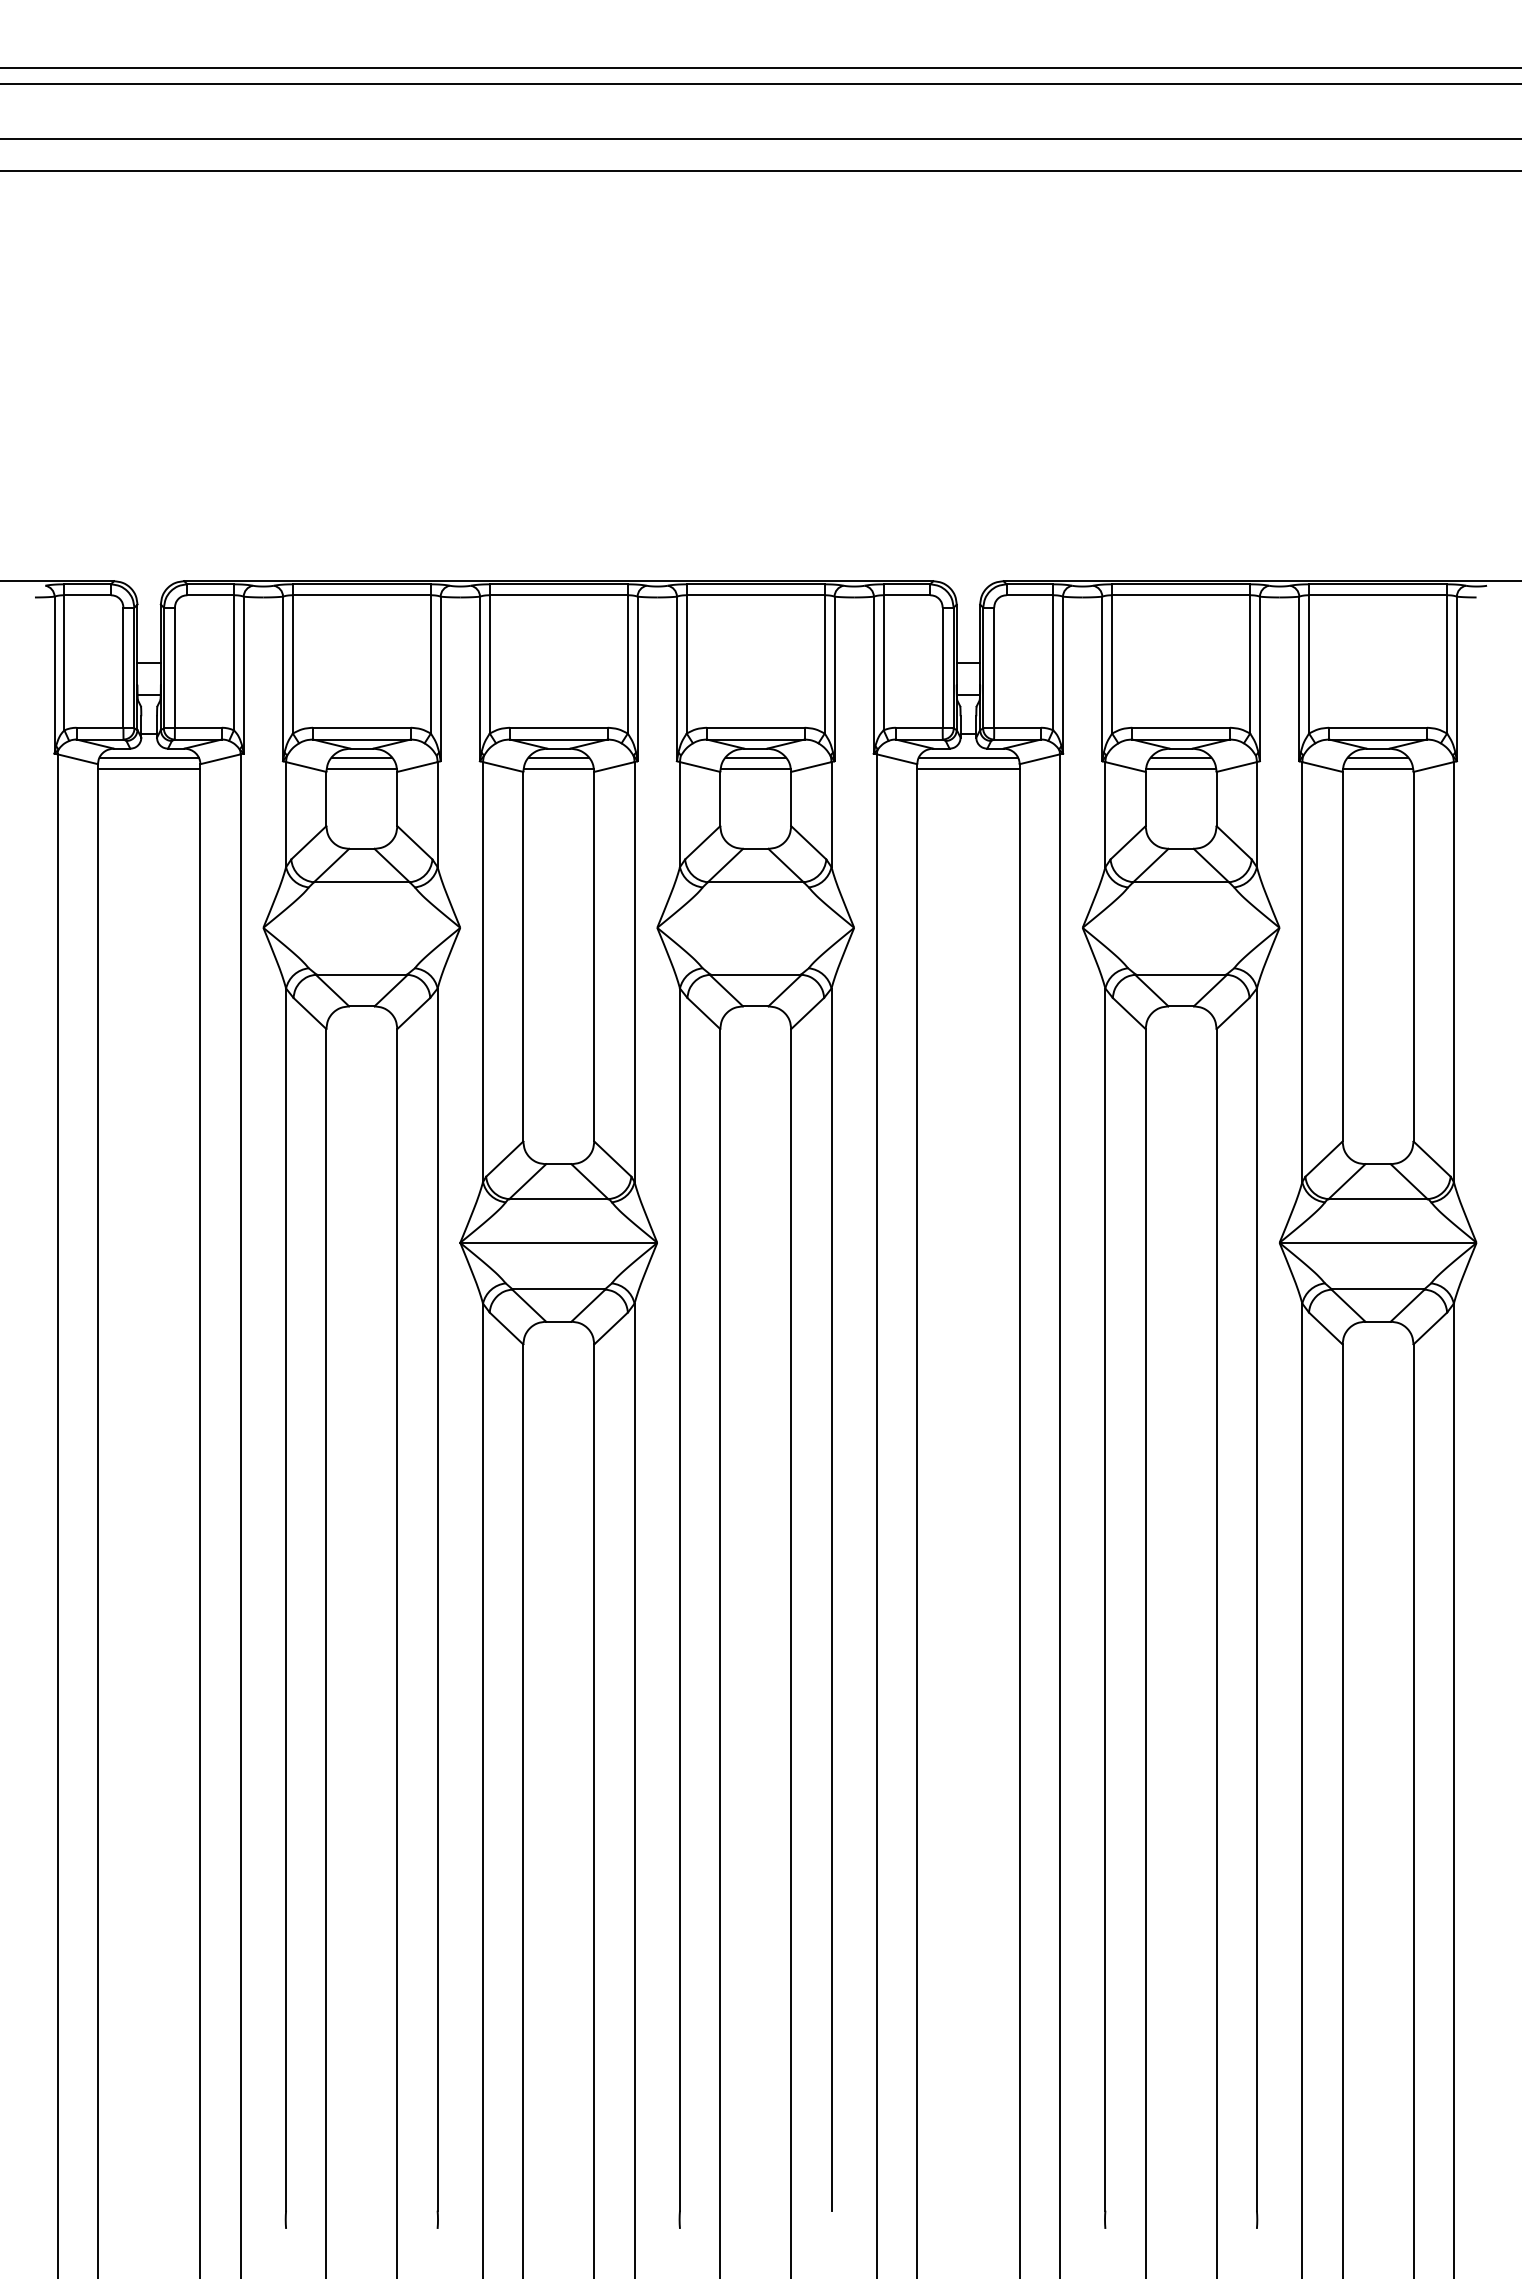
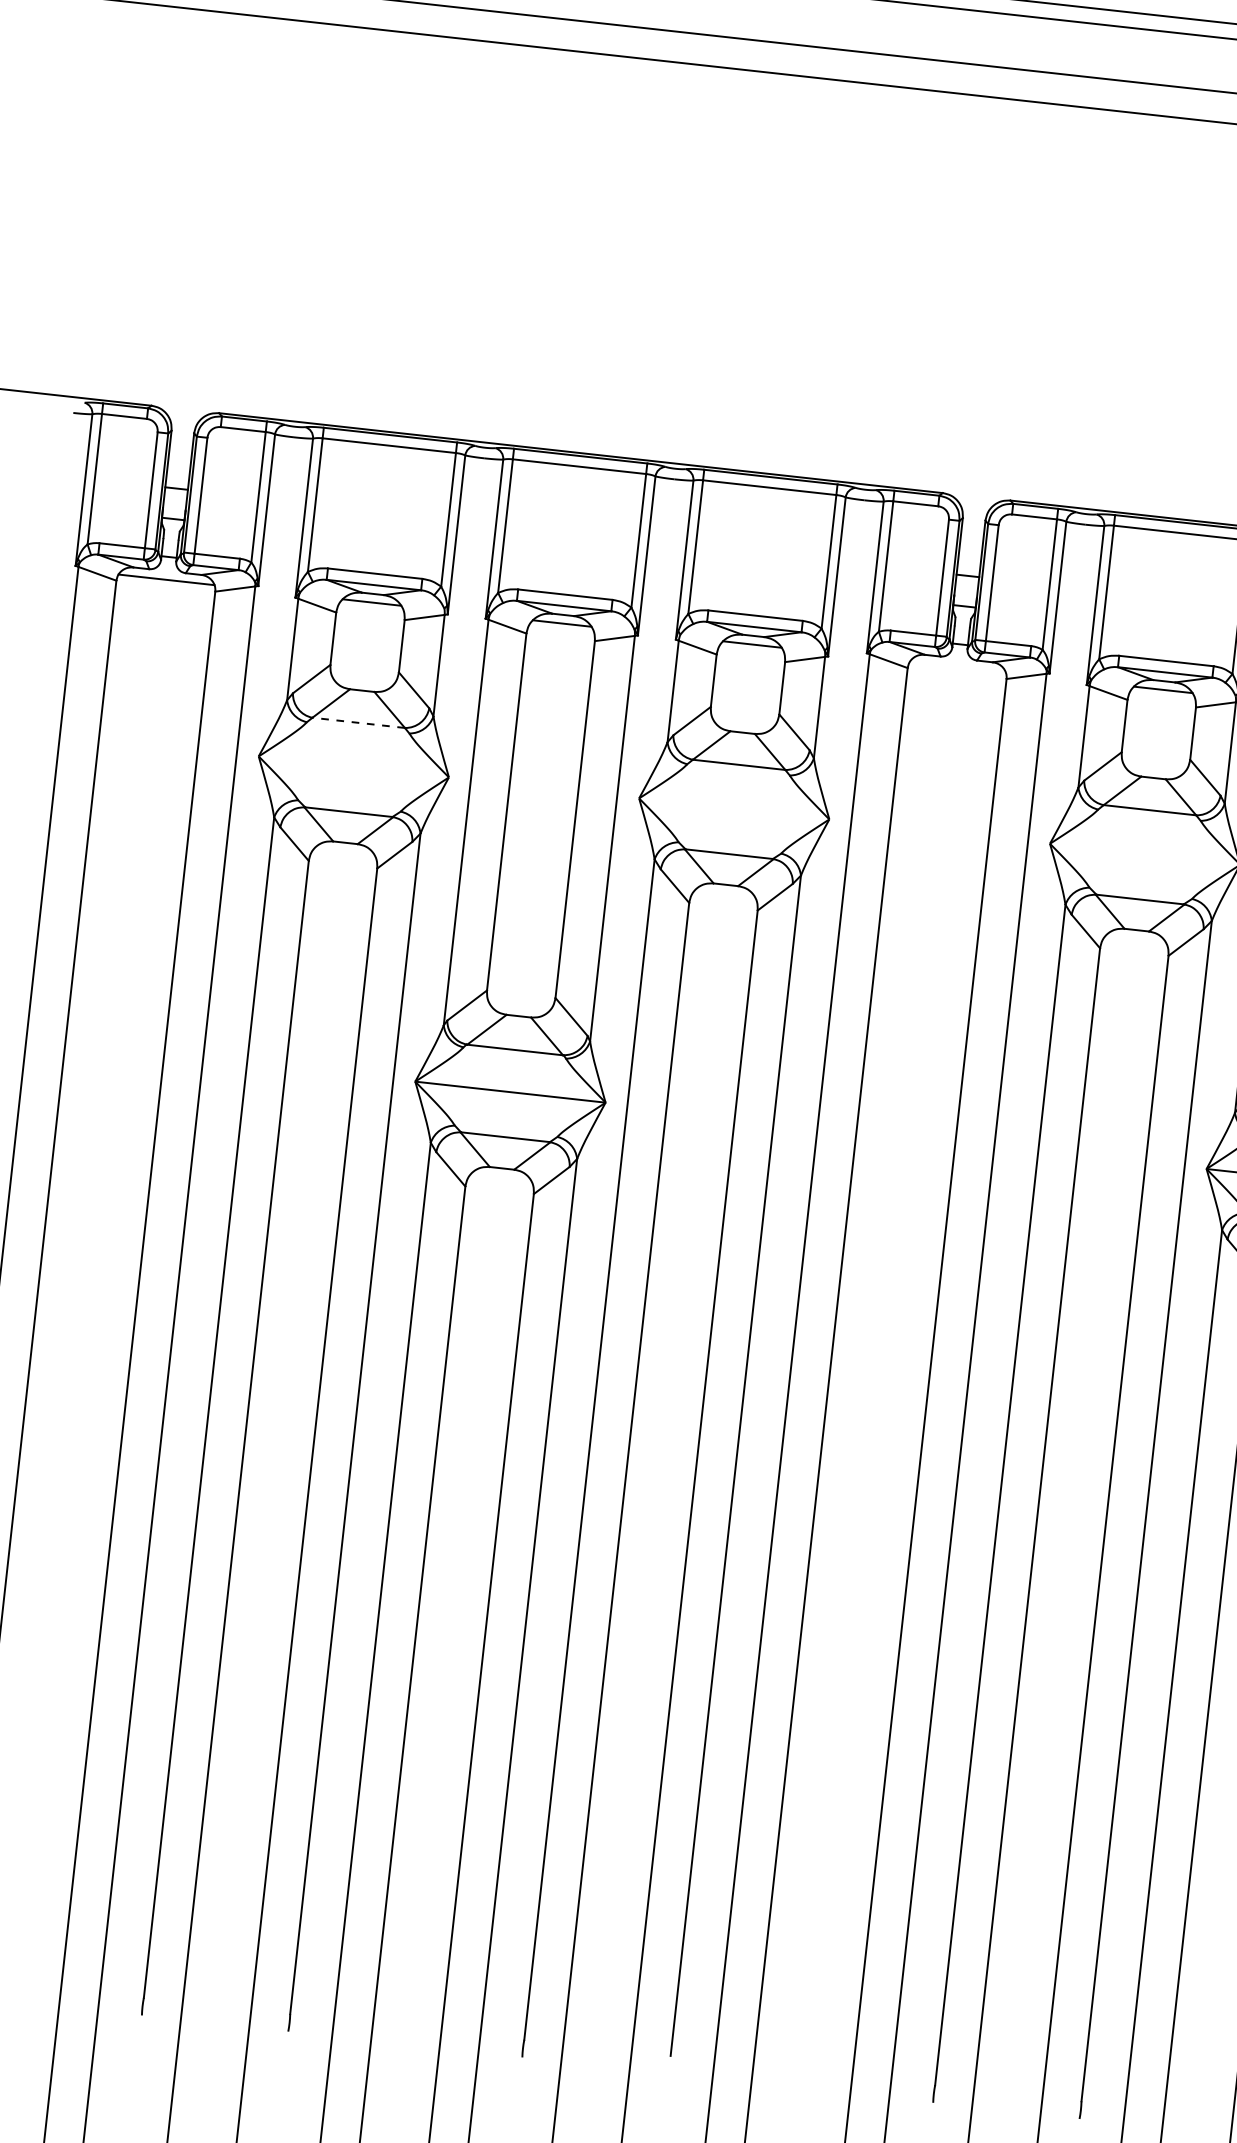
line: (968, 757) -> (957, 667), removed
line: (148, 769) -> (164, 591), removed
line: (361, 769) -> (370, 613), removed
line: (558, 769) -> (560, 634), removed
line: (755, 769) -> (750, 655), removed
line: (968, 769) -> (956, 678), removed
line: (1181, 769) -> (1162, 701), removed
line: (361, 882) -> (358, 723), solid -> dashed

